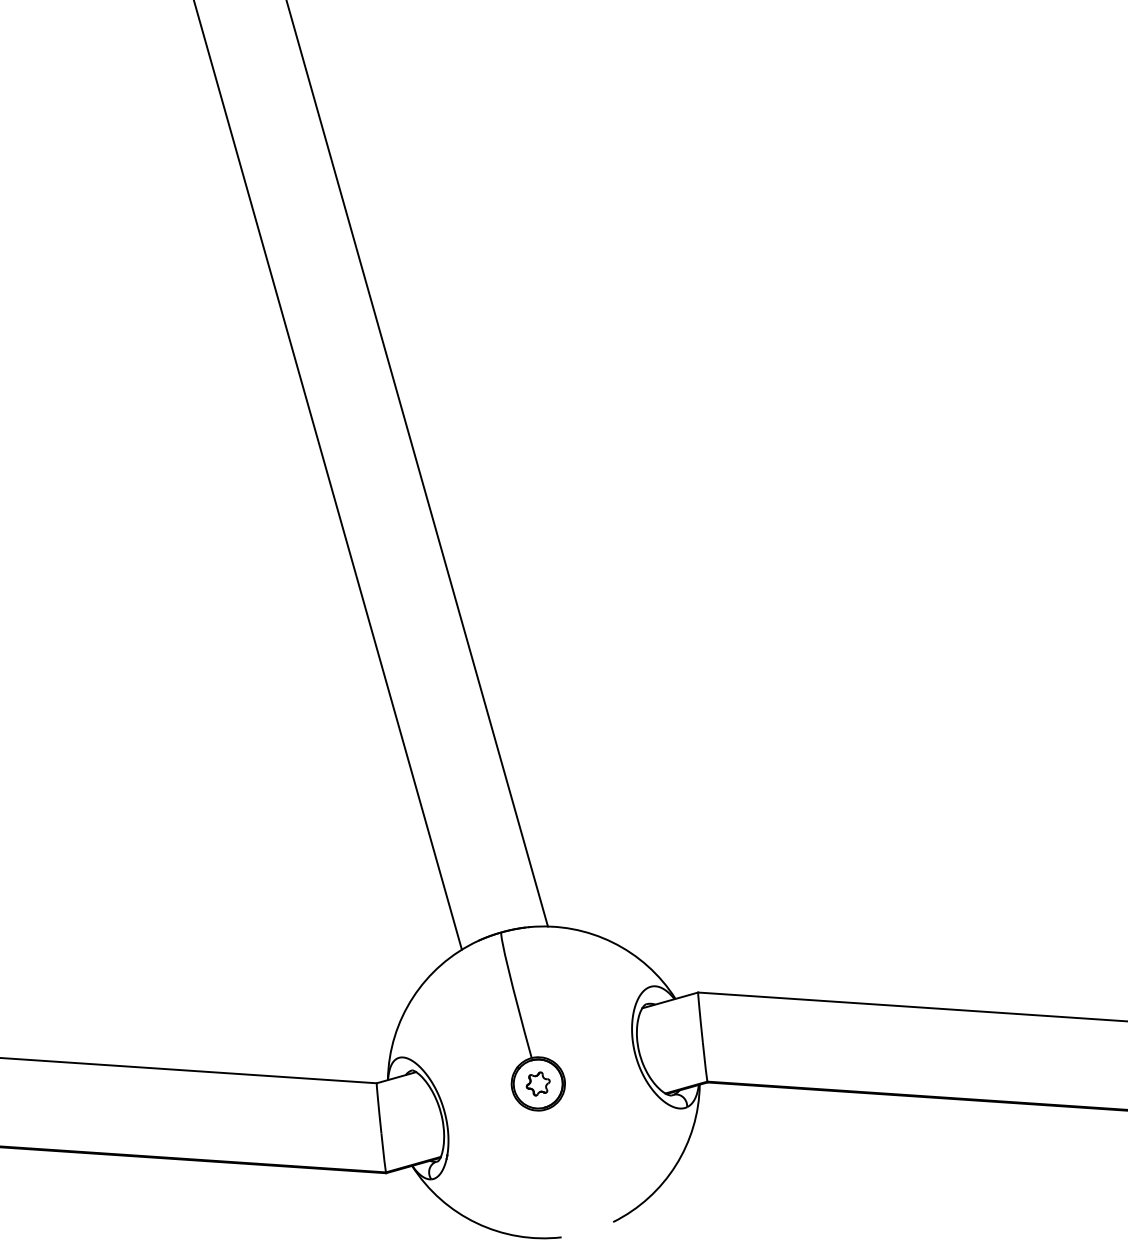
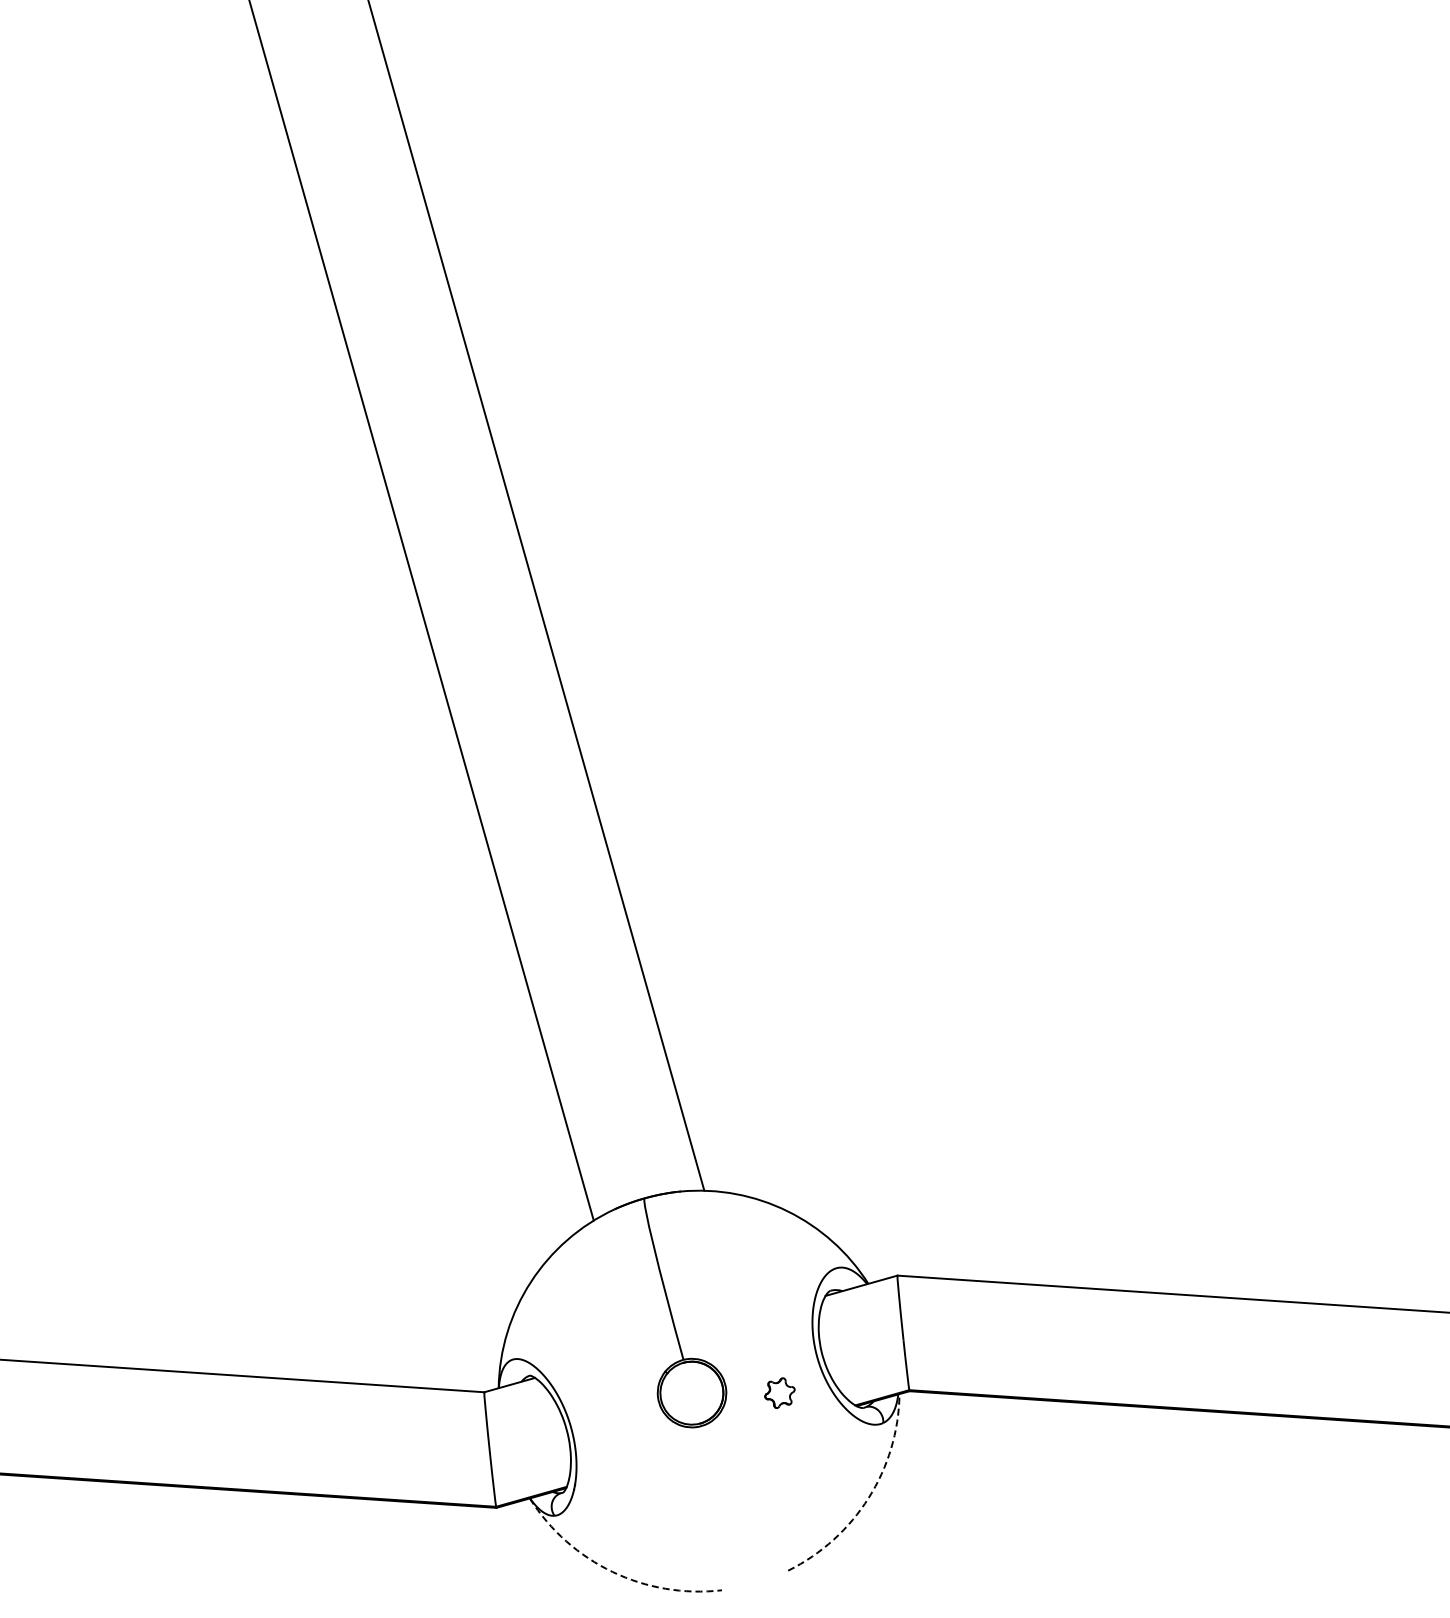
part: (537, 1083) -> (779, 1392), moved
arc: (675, 1165) -> (868, 1498), solid -> dashed
arc: (476, 1223) -> (612, 1572), solid -> dashed

